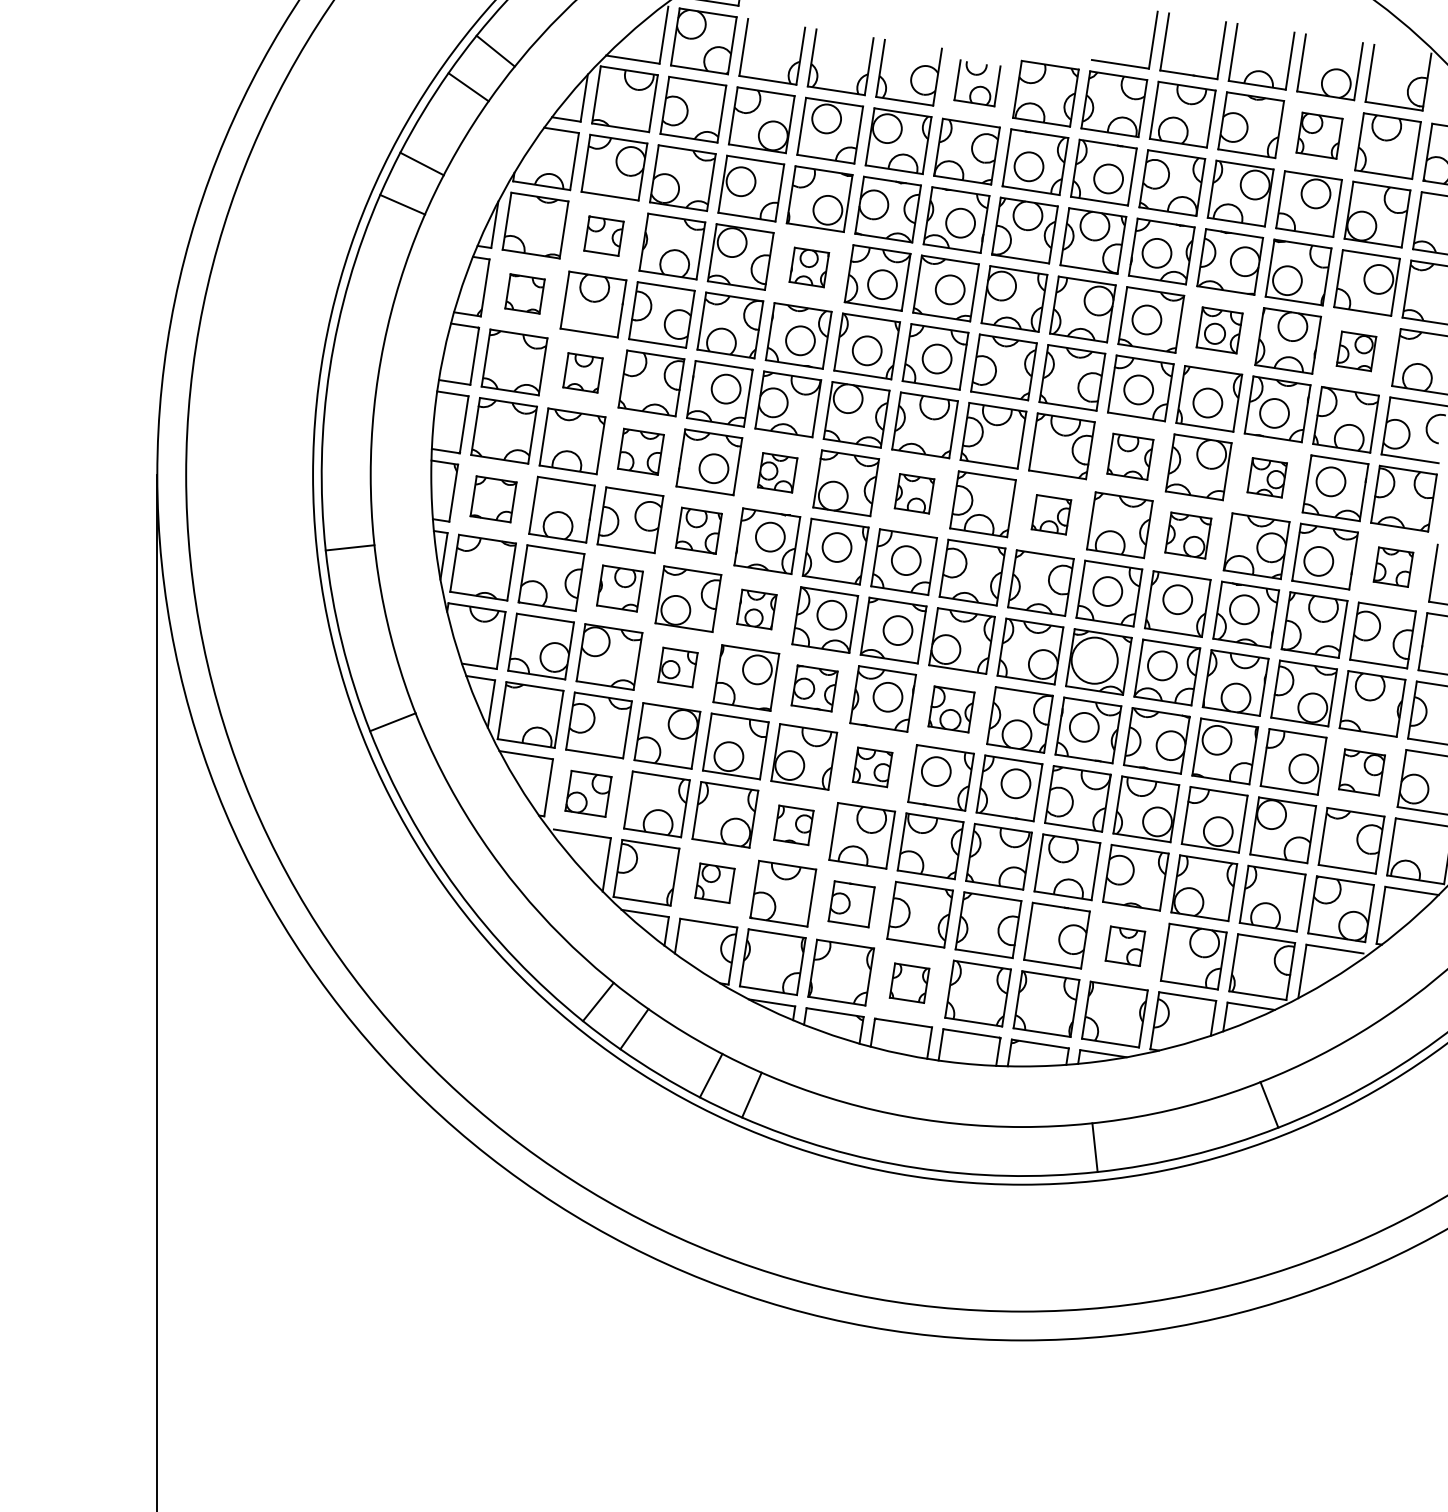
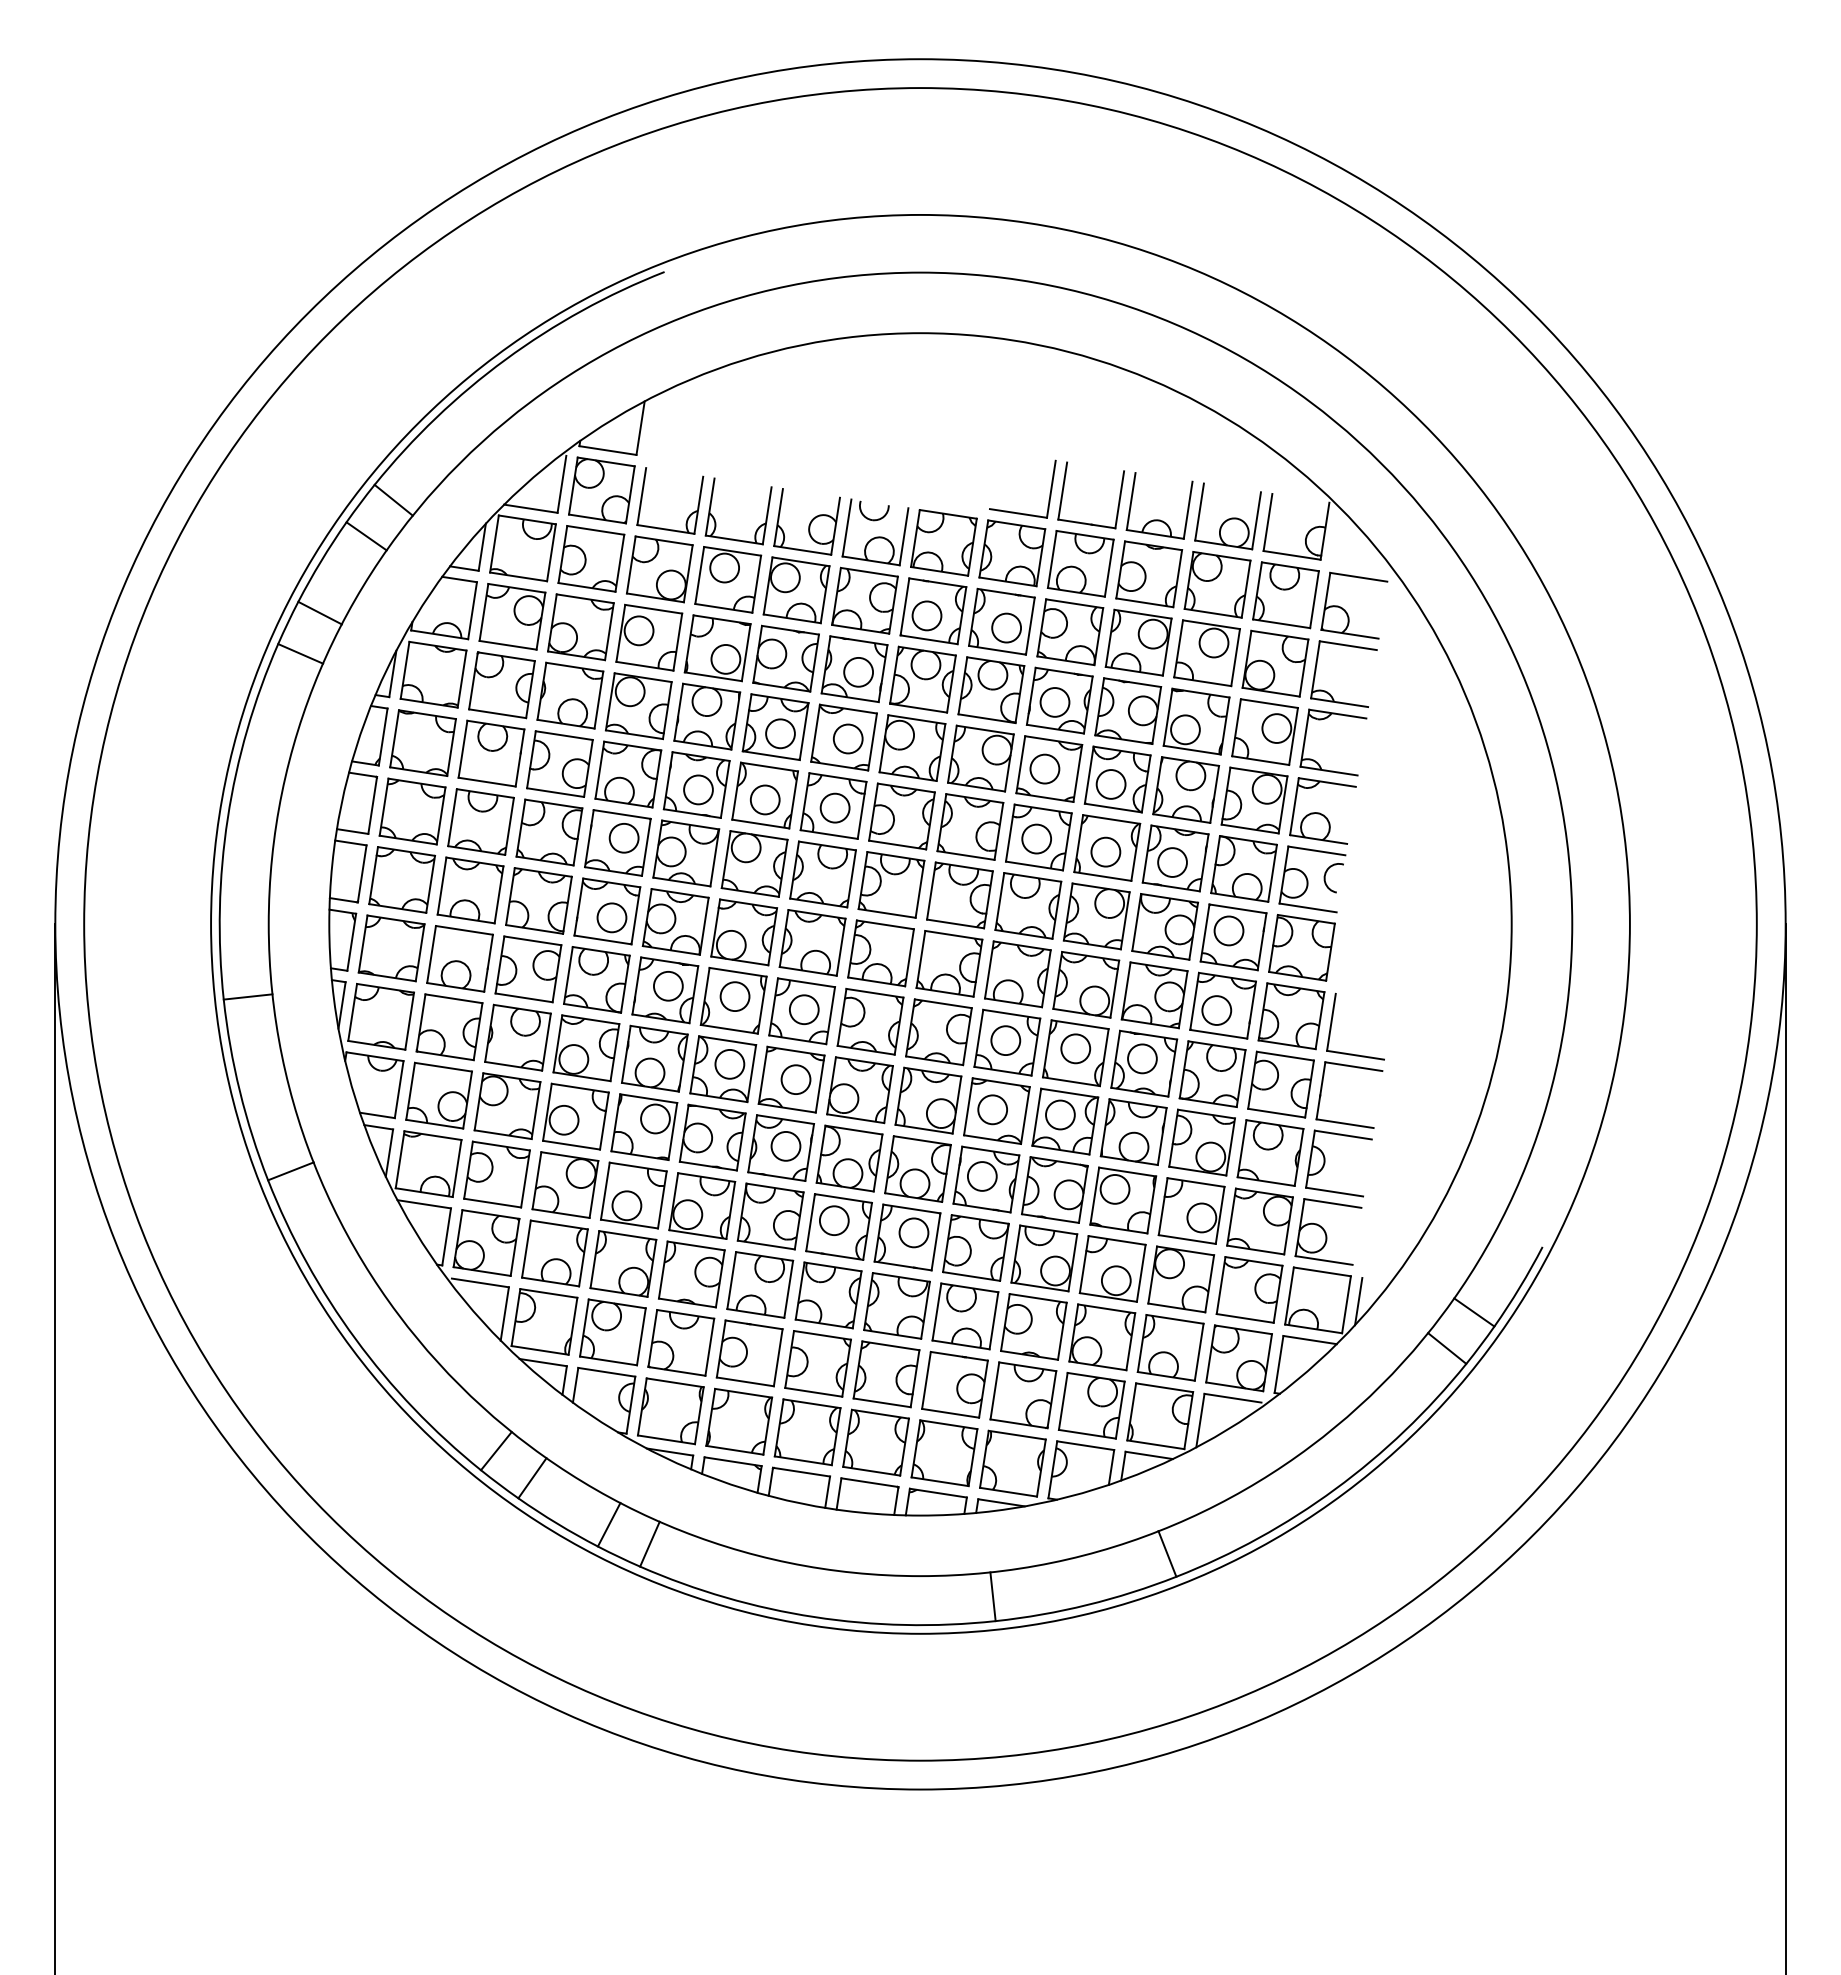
part: (977, 83) -> (875, 532), size x1.43
part: (1319, 135) -> (1217, 584), size x1.43
part: (603, 236) -> (501, 685), size x1.67
part: (809, 267) -> (707, 716), size x1.67
part: (524, 293) -> (422, 742), size x1.67
part: (1219, 330) -> (1117, 779), size x1.43
part: (1356, 351) -> (1254, 800), size x1.67
part: (582, 372) -> (480, 821), size x1.67
part: (640, 451) -> (538, 900), size x1.43
part: (1130, 456) -> (1028, 905), size x1.43
part: (777, 472) -> (675, 921), size x1.67
part: (1267, 477) -> (1165, 926), size x1.67
part: (914, 493) -> (812, 942), size x1.67
part: (493, 499) -> (391, 948), size x1.43
part: (1051, 514) -> (949, 963), size x1.67
part: (698, 530) -> (596, 979), size x1.43
part: (1188, 535) -> (1086, 984), size x1.43
part: (1393, 567) -> (1291, 1016), size x1.67
part: (619, 588) -> (517, 1037), size x1.43
part: (756, 609) -> (654, 1058), size x1.67
circle: (1094, 660) -> (992, 1109), size x0.62
part: (677, 667) -> (575, 1116), size x1.67
part: (814, 688) -> (712, 1137), size x1.43
part: (951, 709) -> (849, 1158), size x1.43
part: (872, 767) -> (770, 1216), size x1.67
part: (1361, 772) -> (1259, 1221), size x1.43
part: (588, 793) -> (486, 1242), size x1.43
part: (793, 825) -> (691, 1274), size x1.67
part: (714, 883) -> (612, 1332), size x1.67
part: (851, 904) -> (749, 1353), size x1.43
part: (1125, 946) -> (1023, 1395), size x1.67
part: (909, 983) -> (807, 1432), size x1.67

